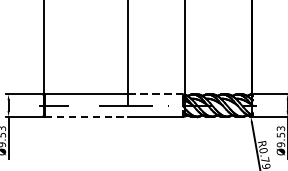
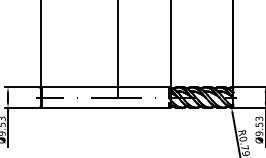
line: (156, 94) -> (144, 87), dashed -> solid
line: (87, 116) -> (80, 107), dashed -> solid

